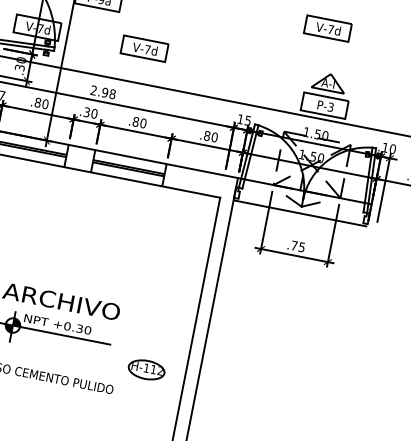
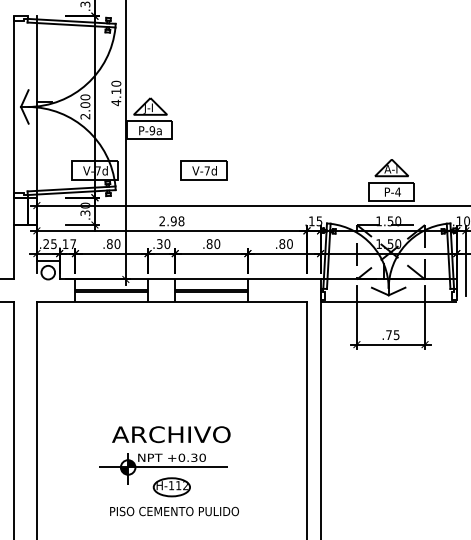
part: (327, 28) -> (379, 115), removed
text: (330, 106) -> (397, 191), P-3 -> P-4
part: (146, 370) -> (171, 487), moved

